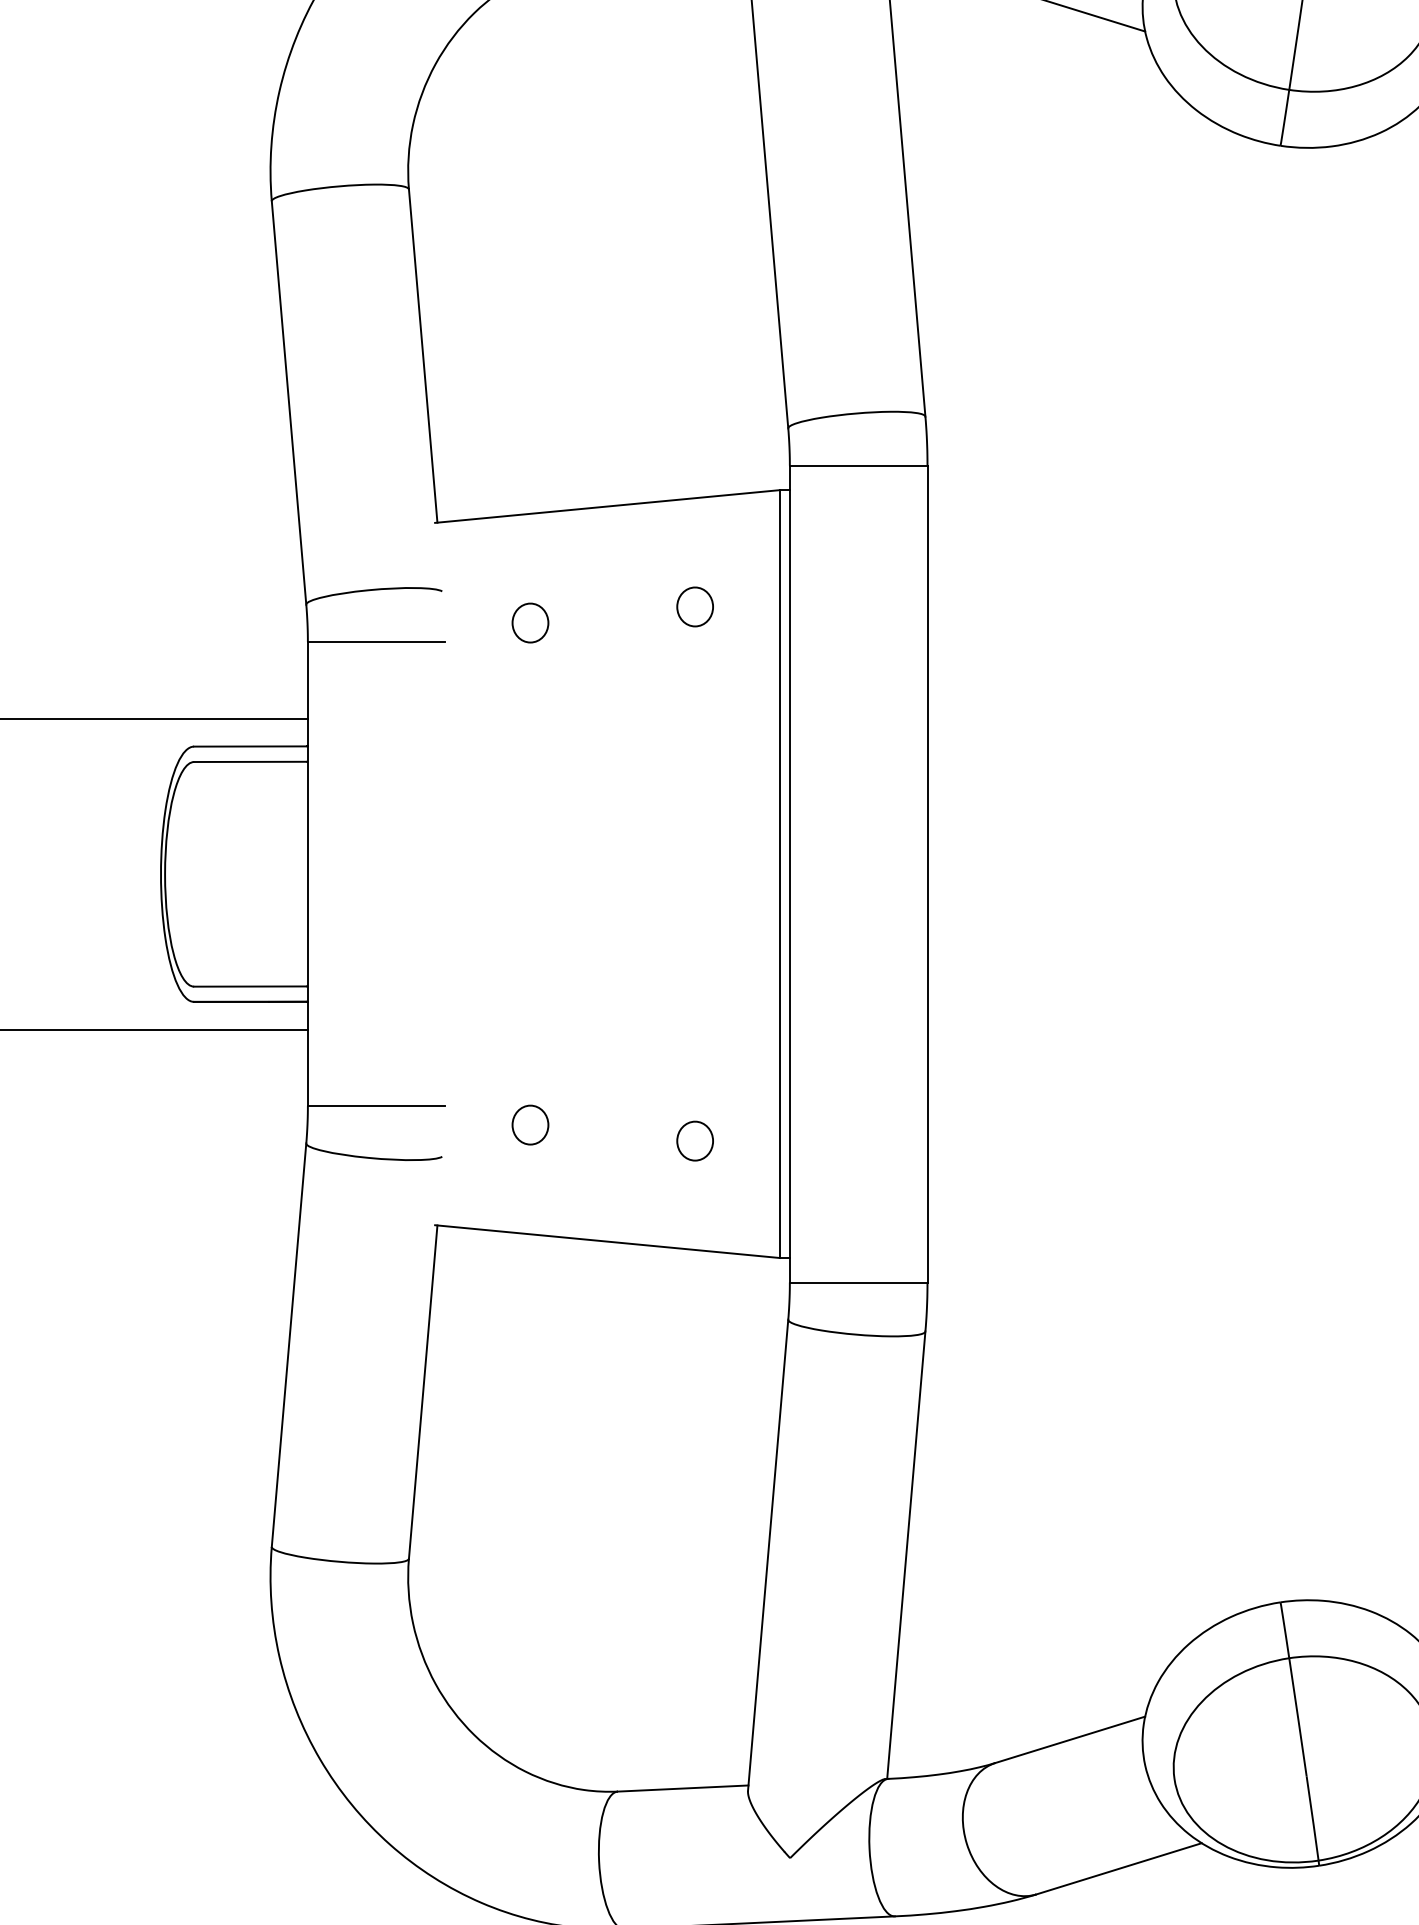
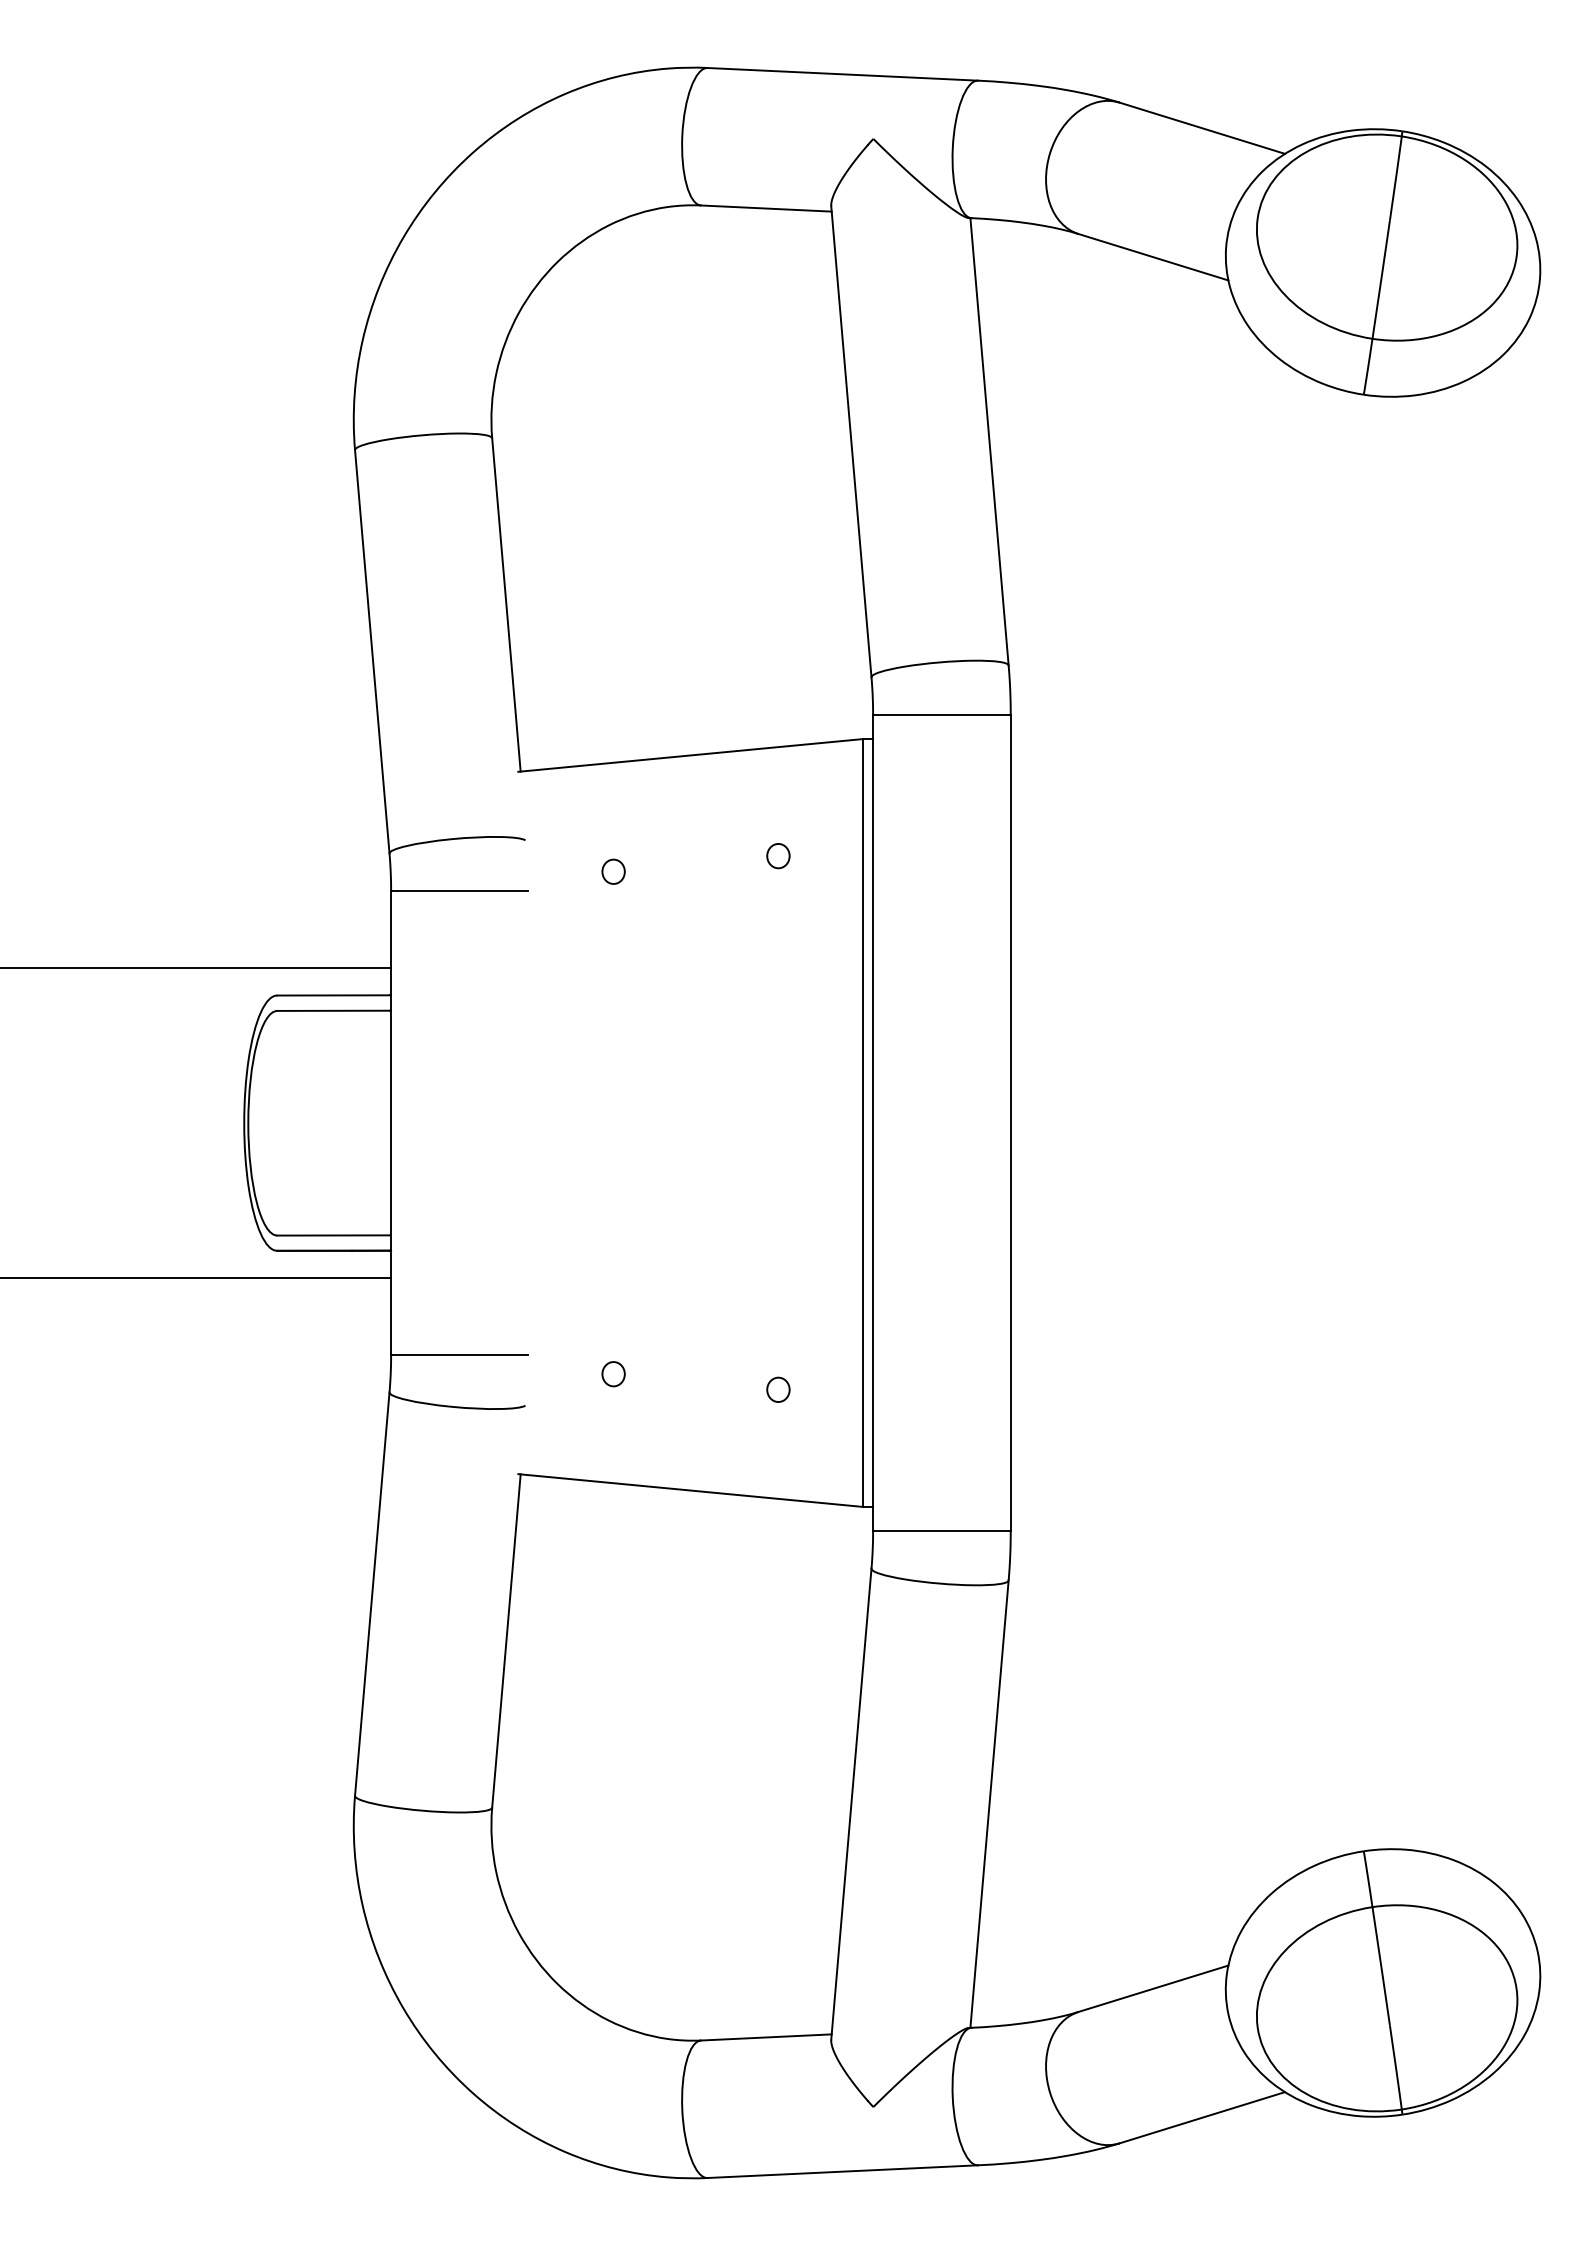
part: (695, 607) -> (778, 856), size x0.62
part: (530, 622) -> (613, 871), size x0.62
part: (530, 1125) -> (613, 1374), size x0.62
part: (695, 1140) -> (778, 1389), size x0.62

